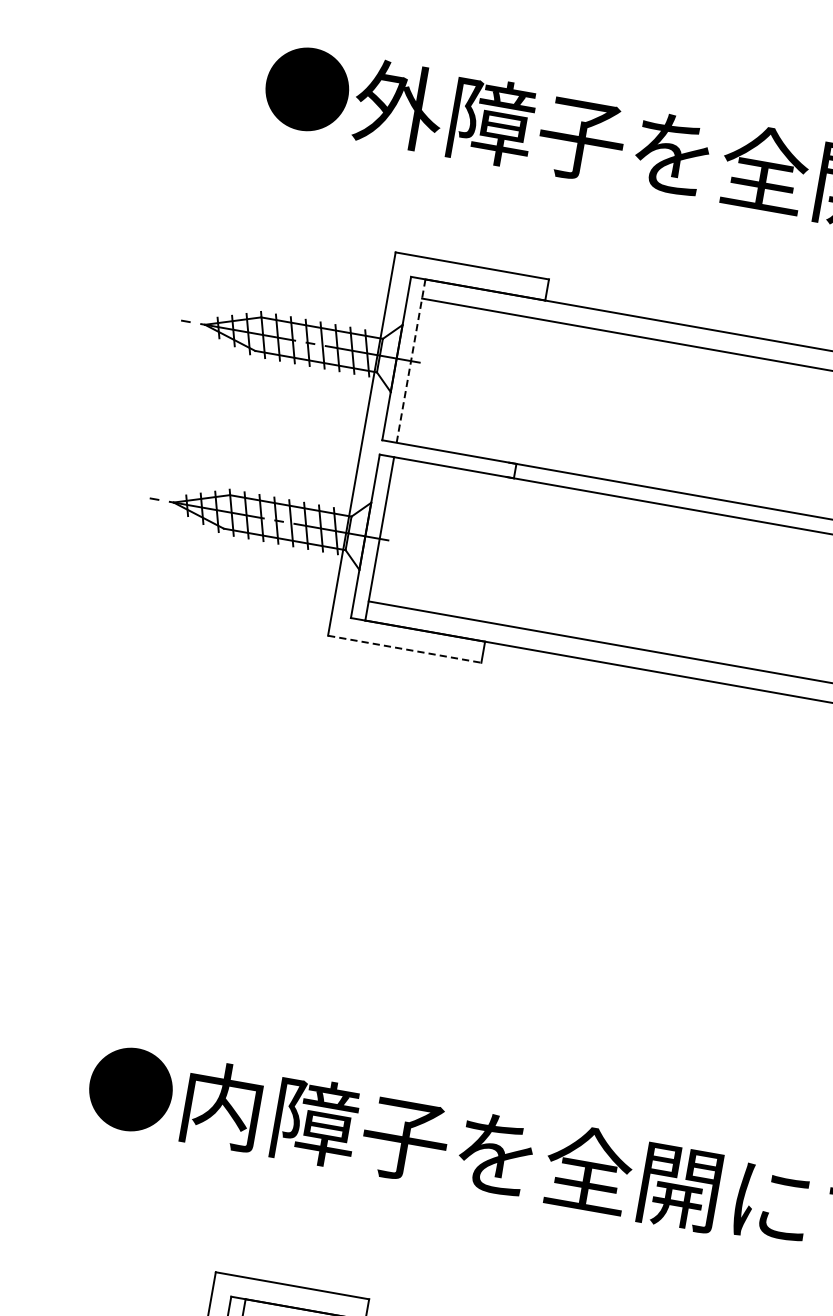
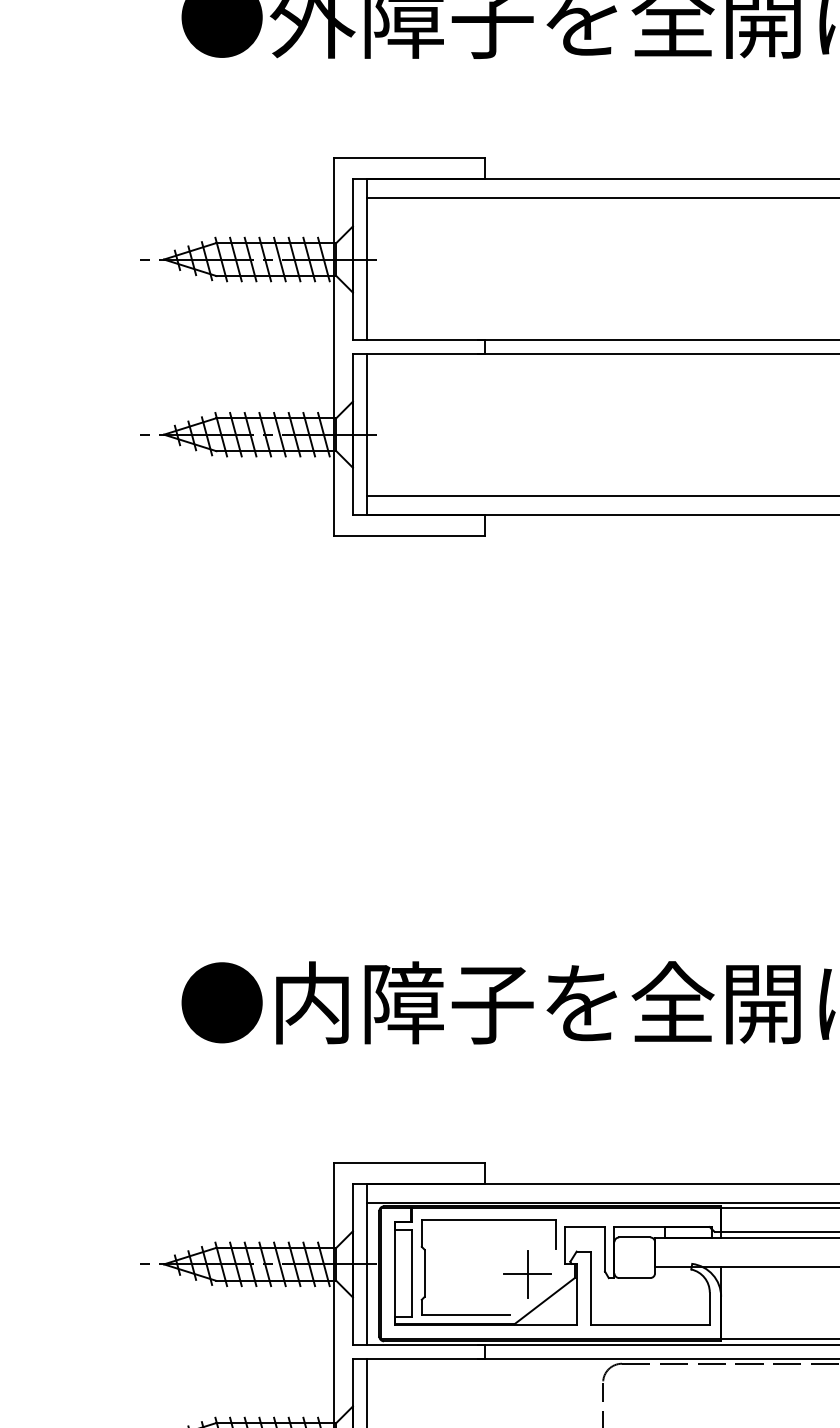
line: (411, 362) -> (367, 260), dashed -> solid
line: (404, 648) -> (409, 535), dashed -> solid

